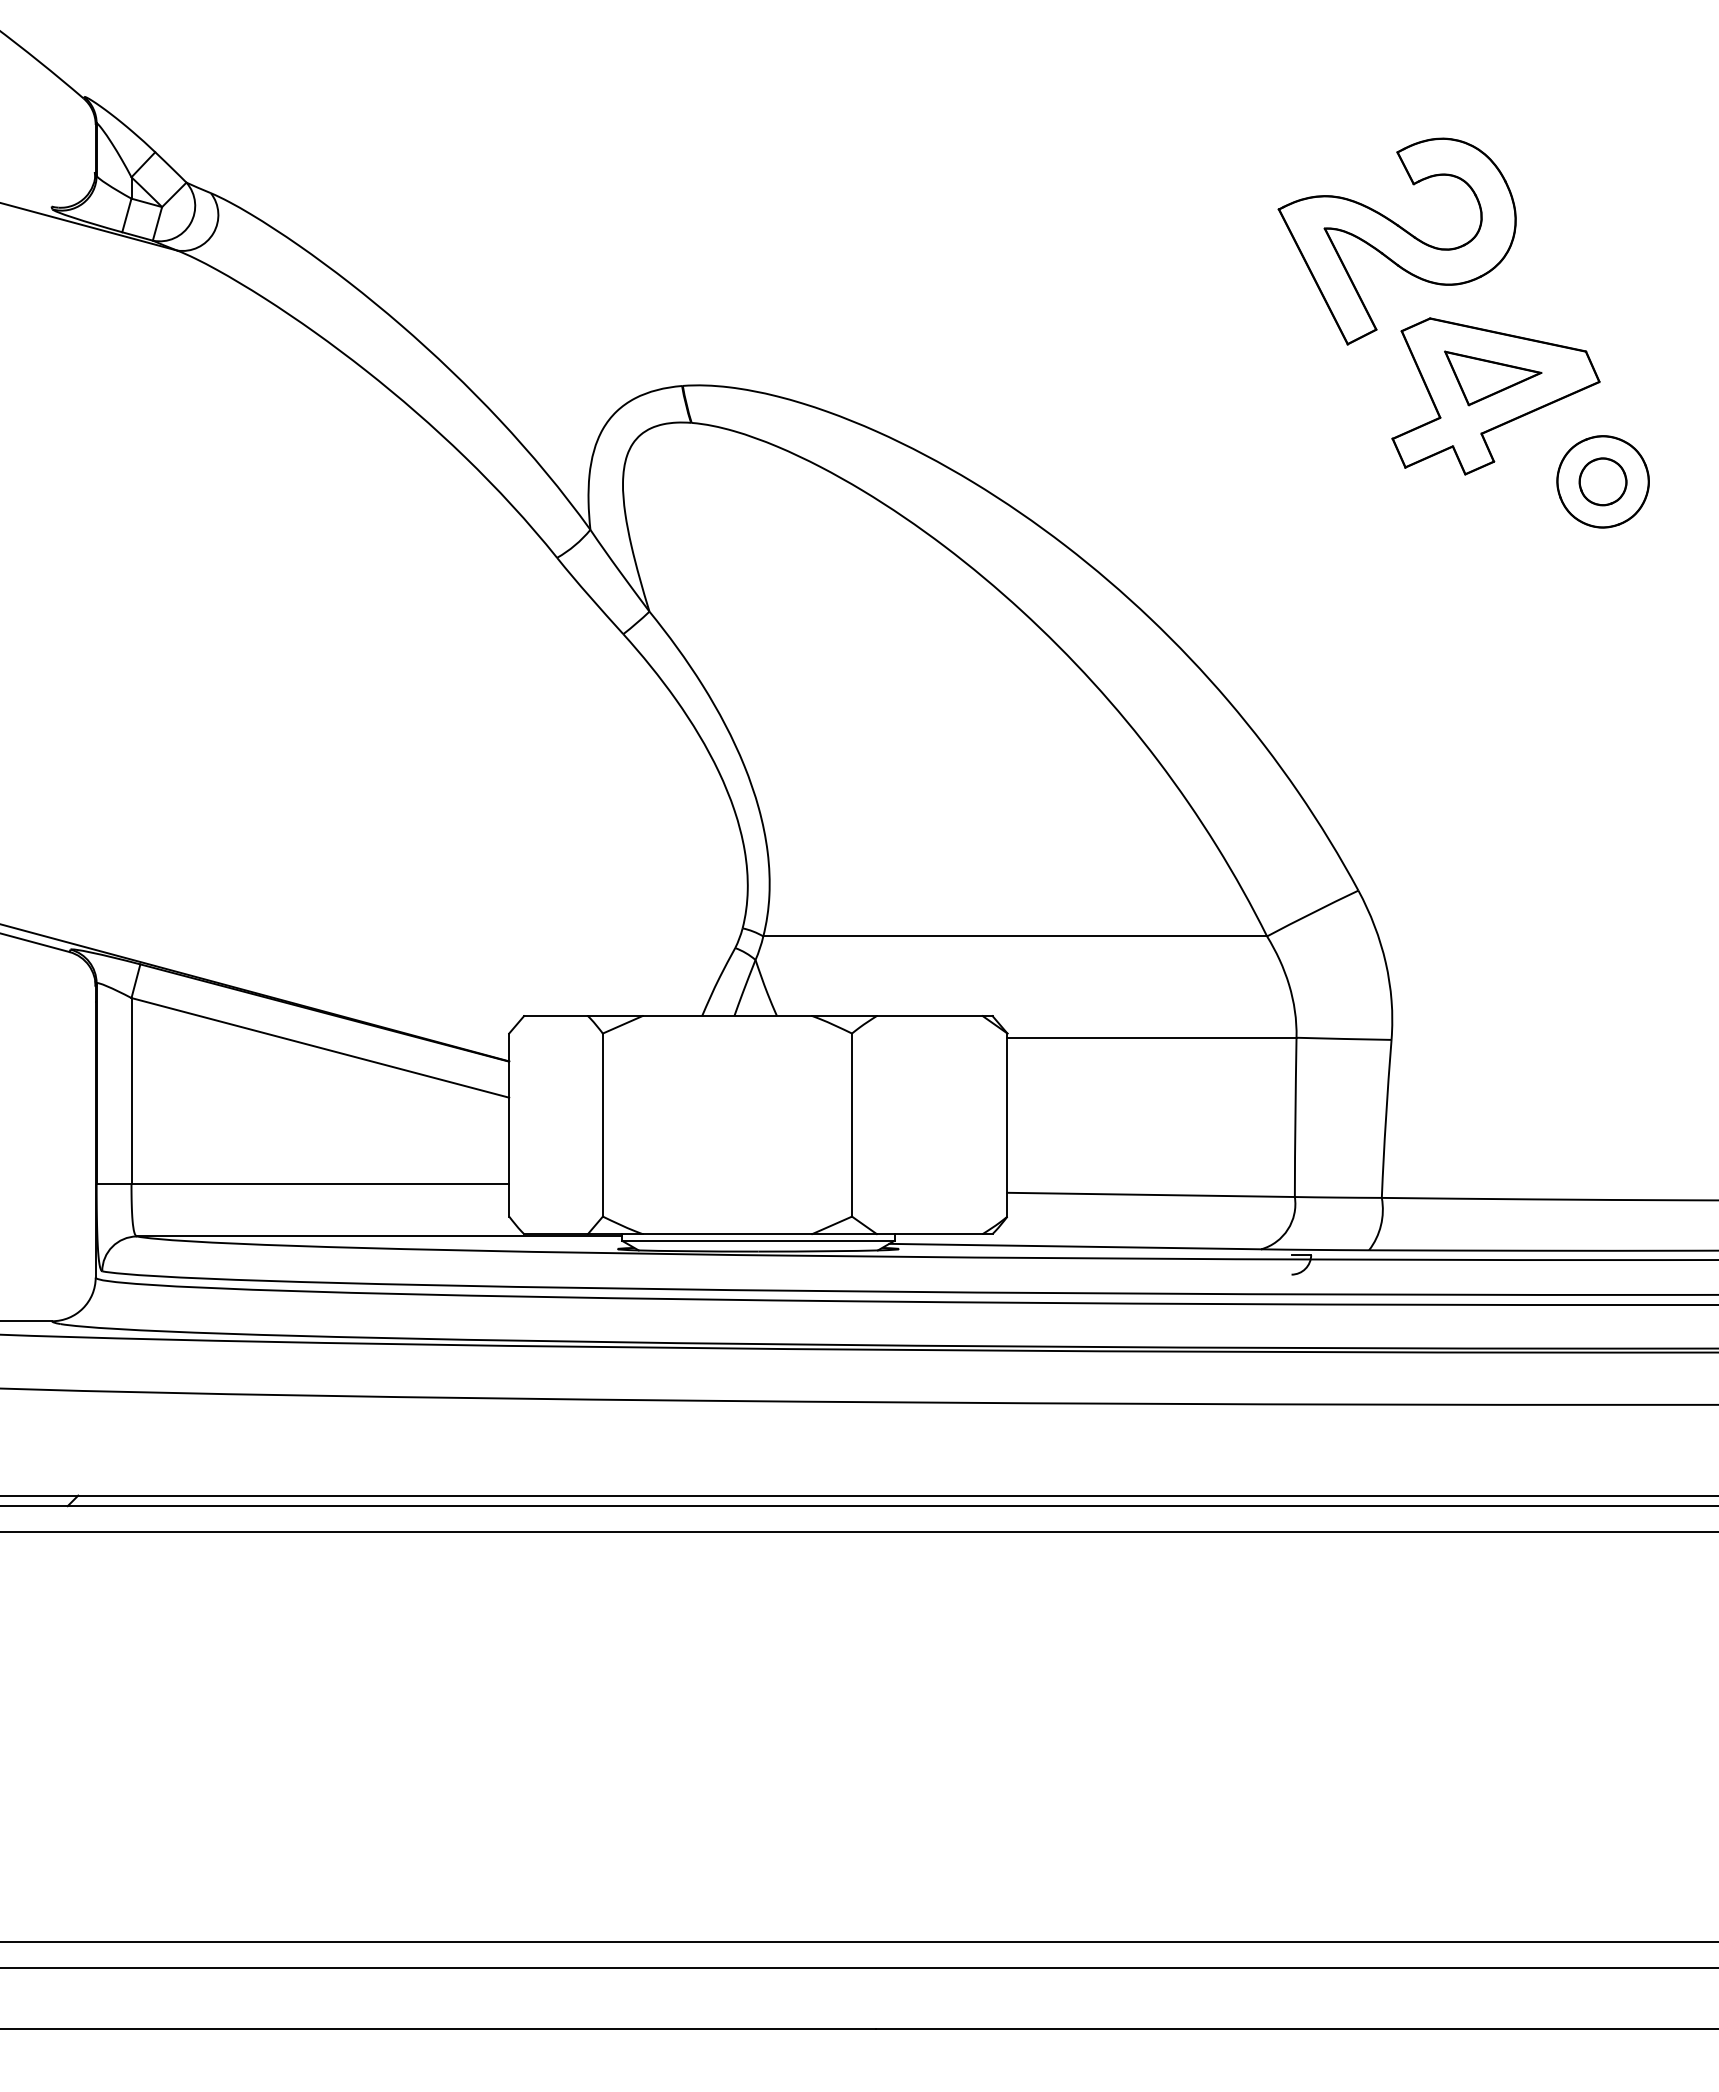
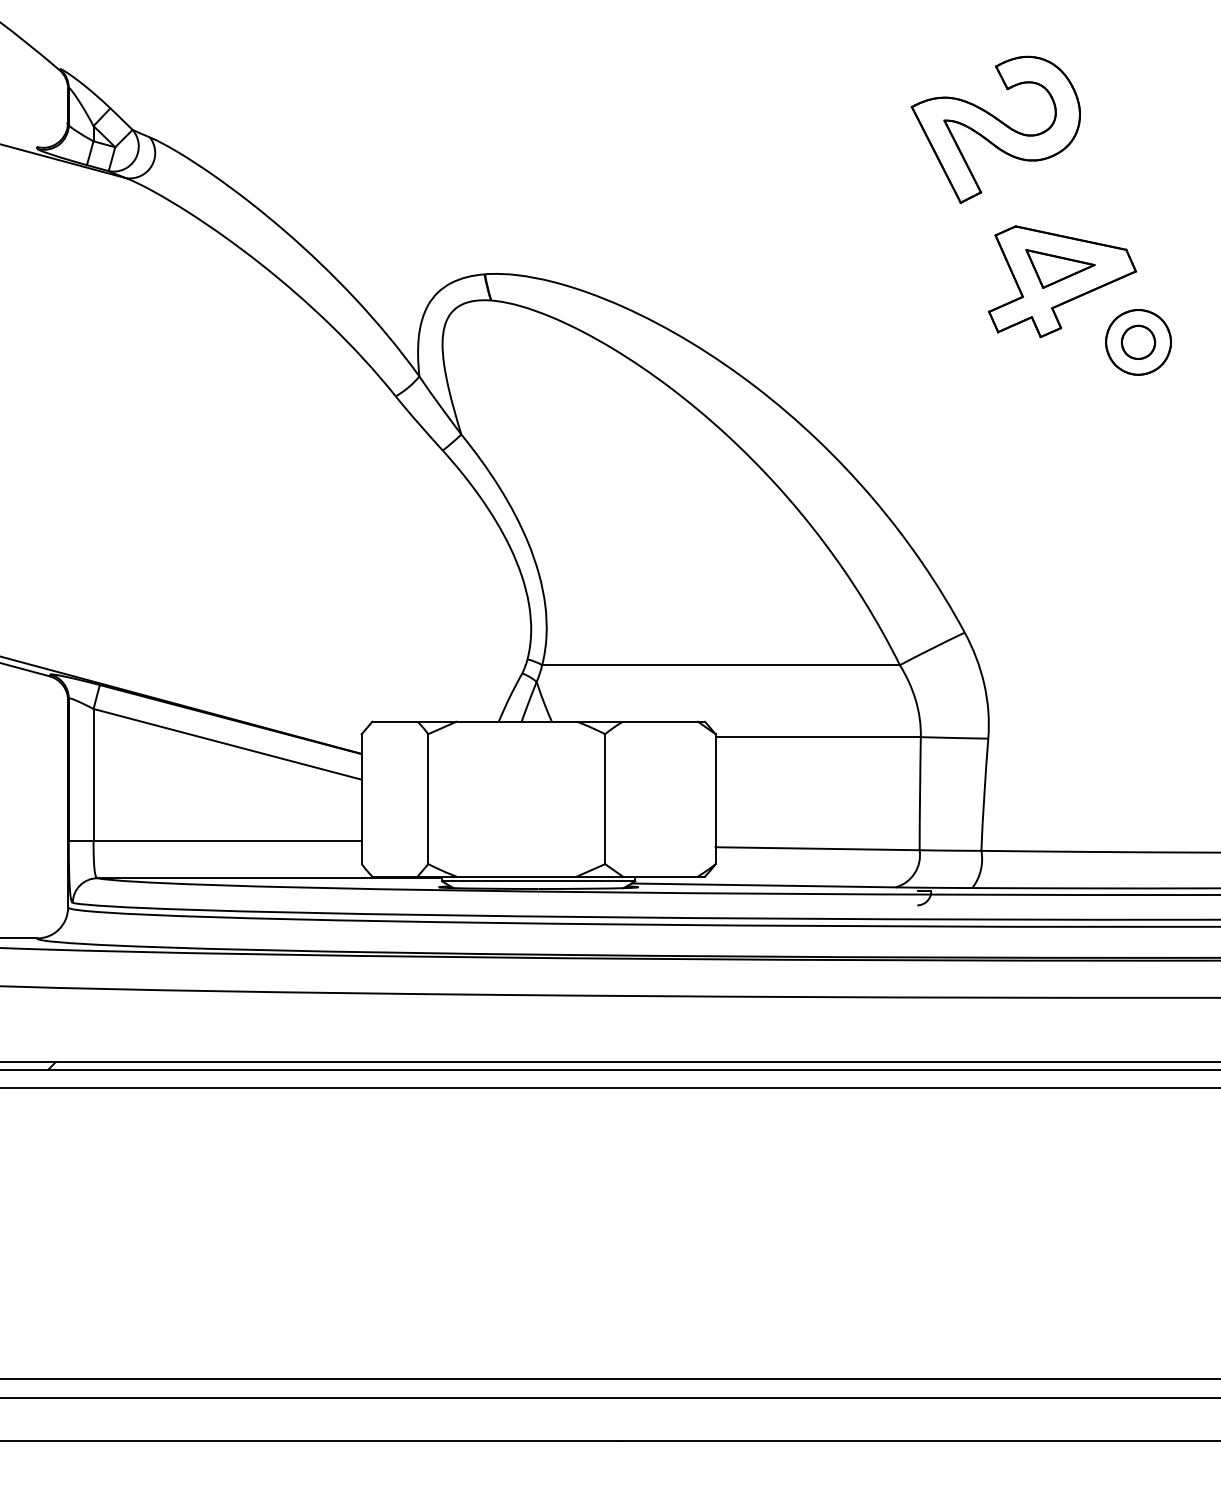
part: (1396, 241) -> (995, 129), moved

